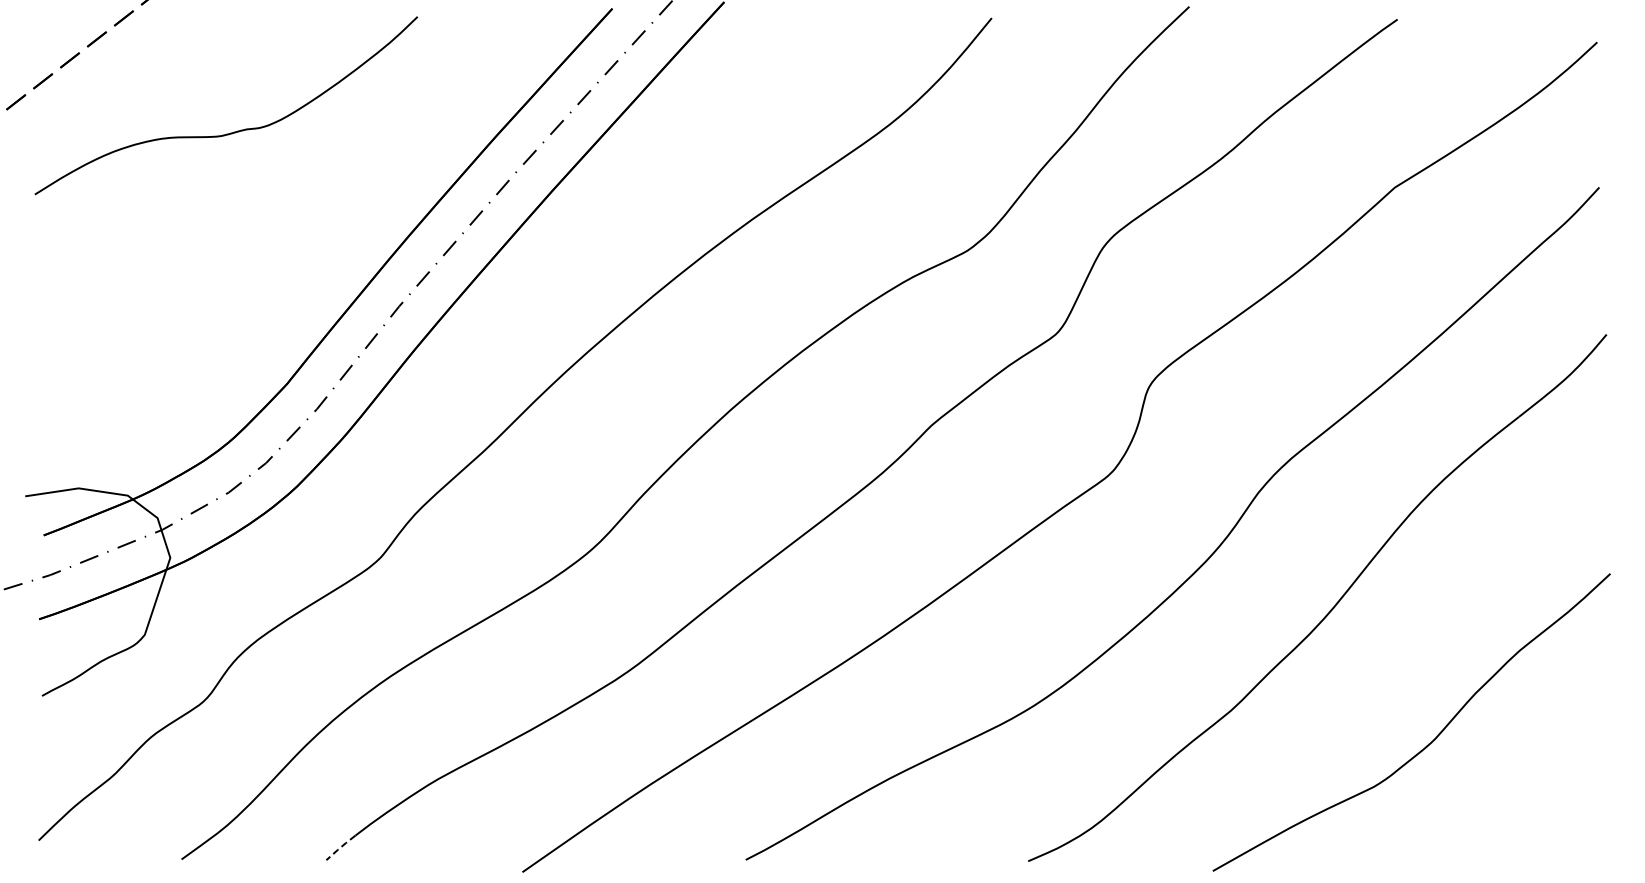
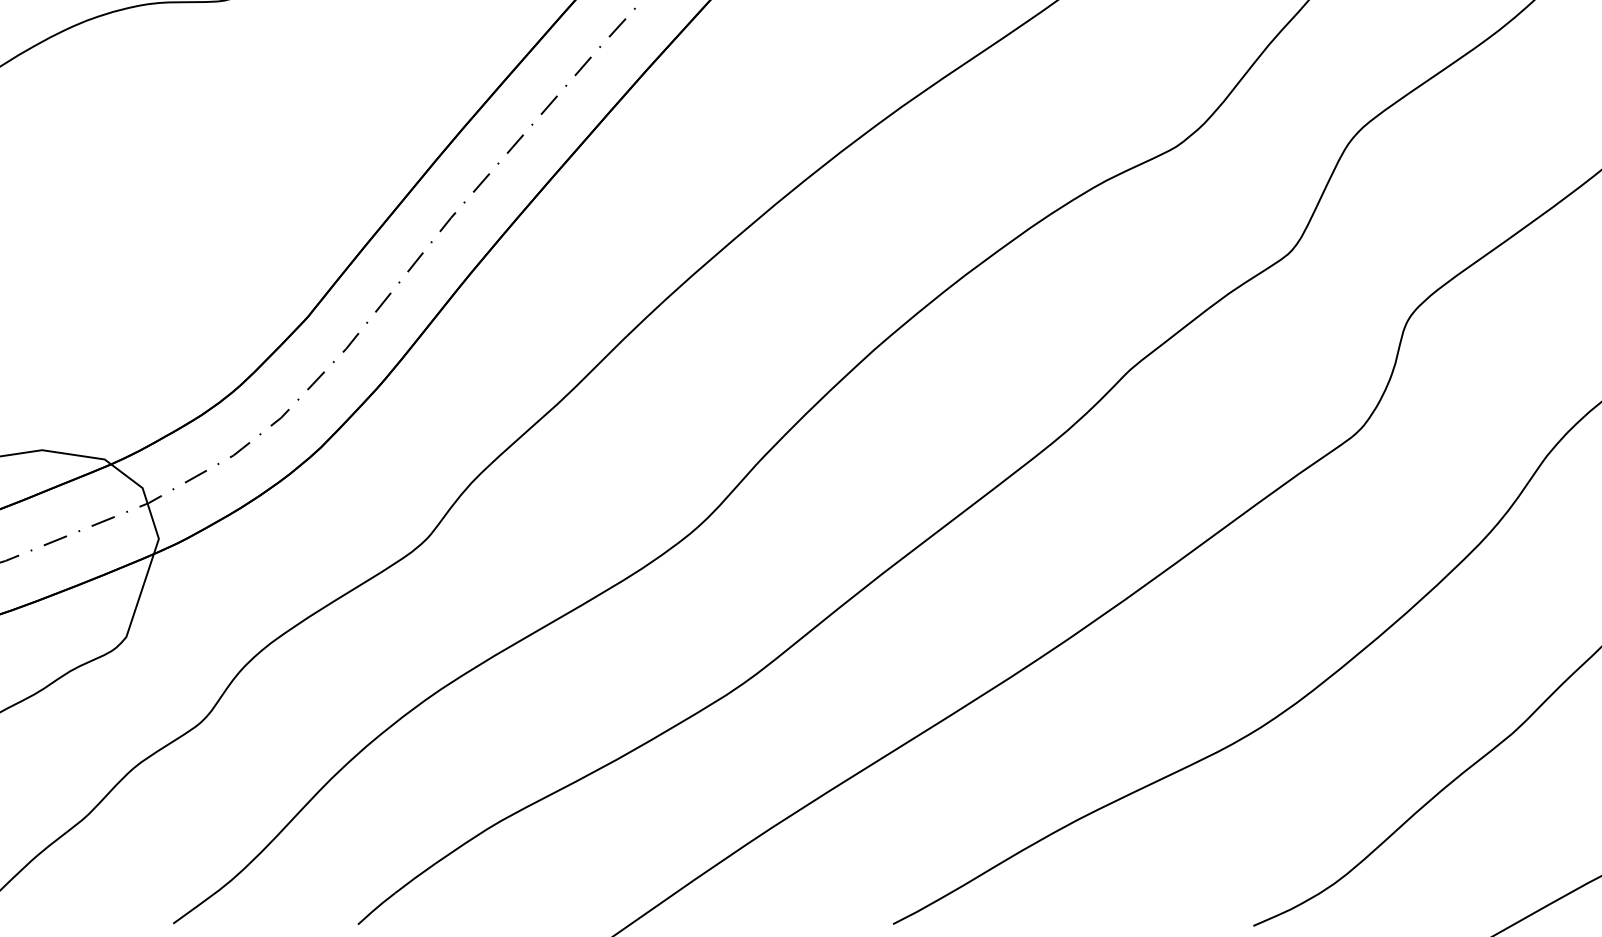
line: (340, 847) -> (375, 908), dashed -> solid

